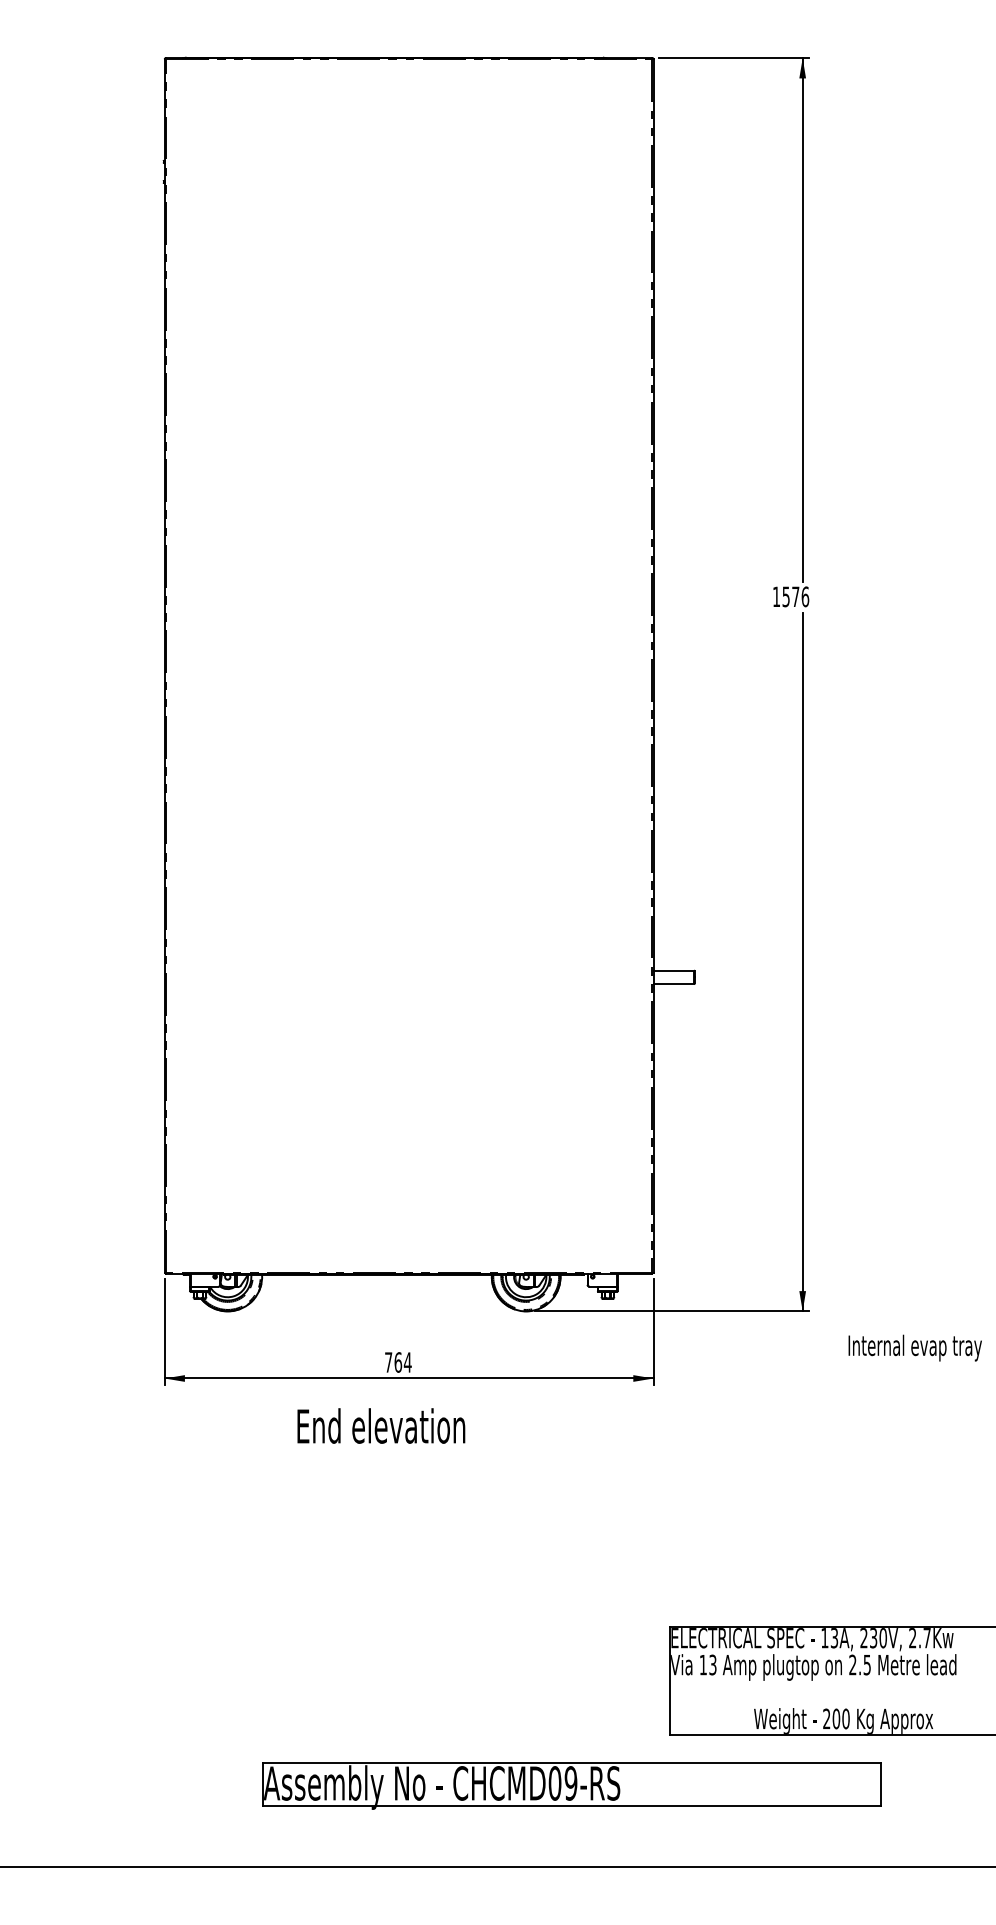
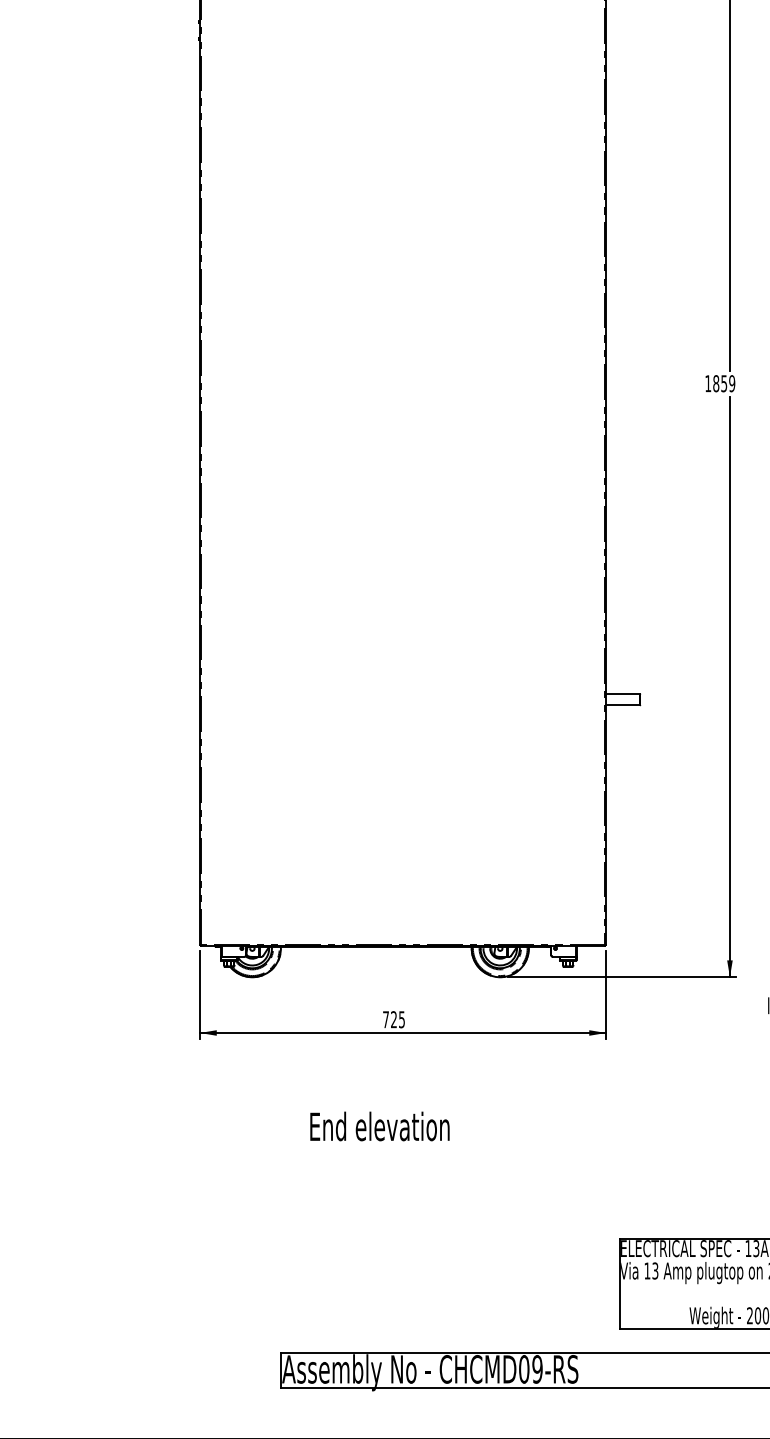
text: (795, 596) -> (723, 383), 1576 -> 1859
text: (402, 1362) -> (397, 1019), 764 -> 725
text: (381, 1425) -> (380, 1126), moved

